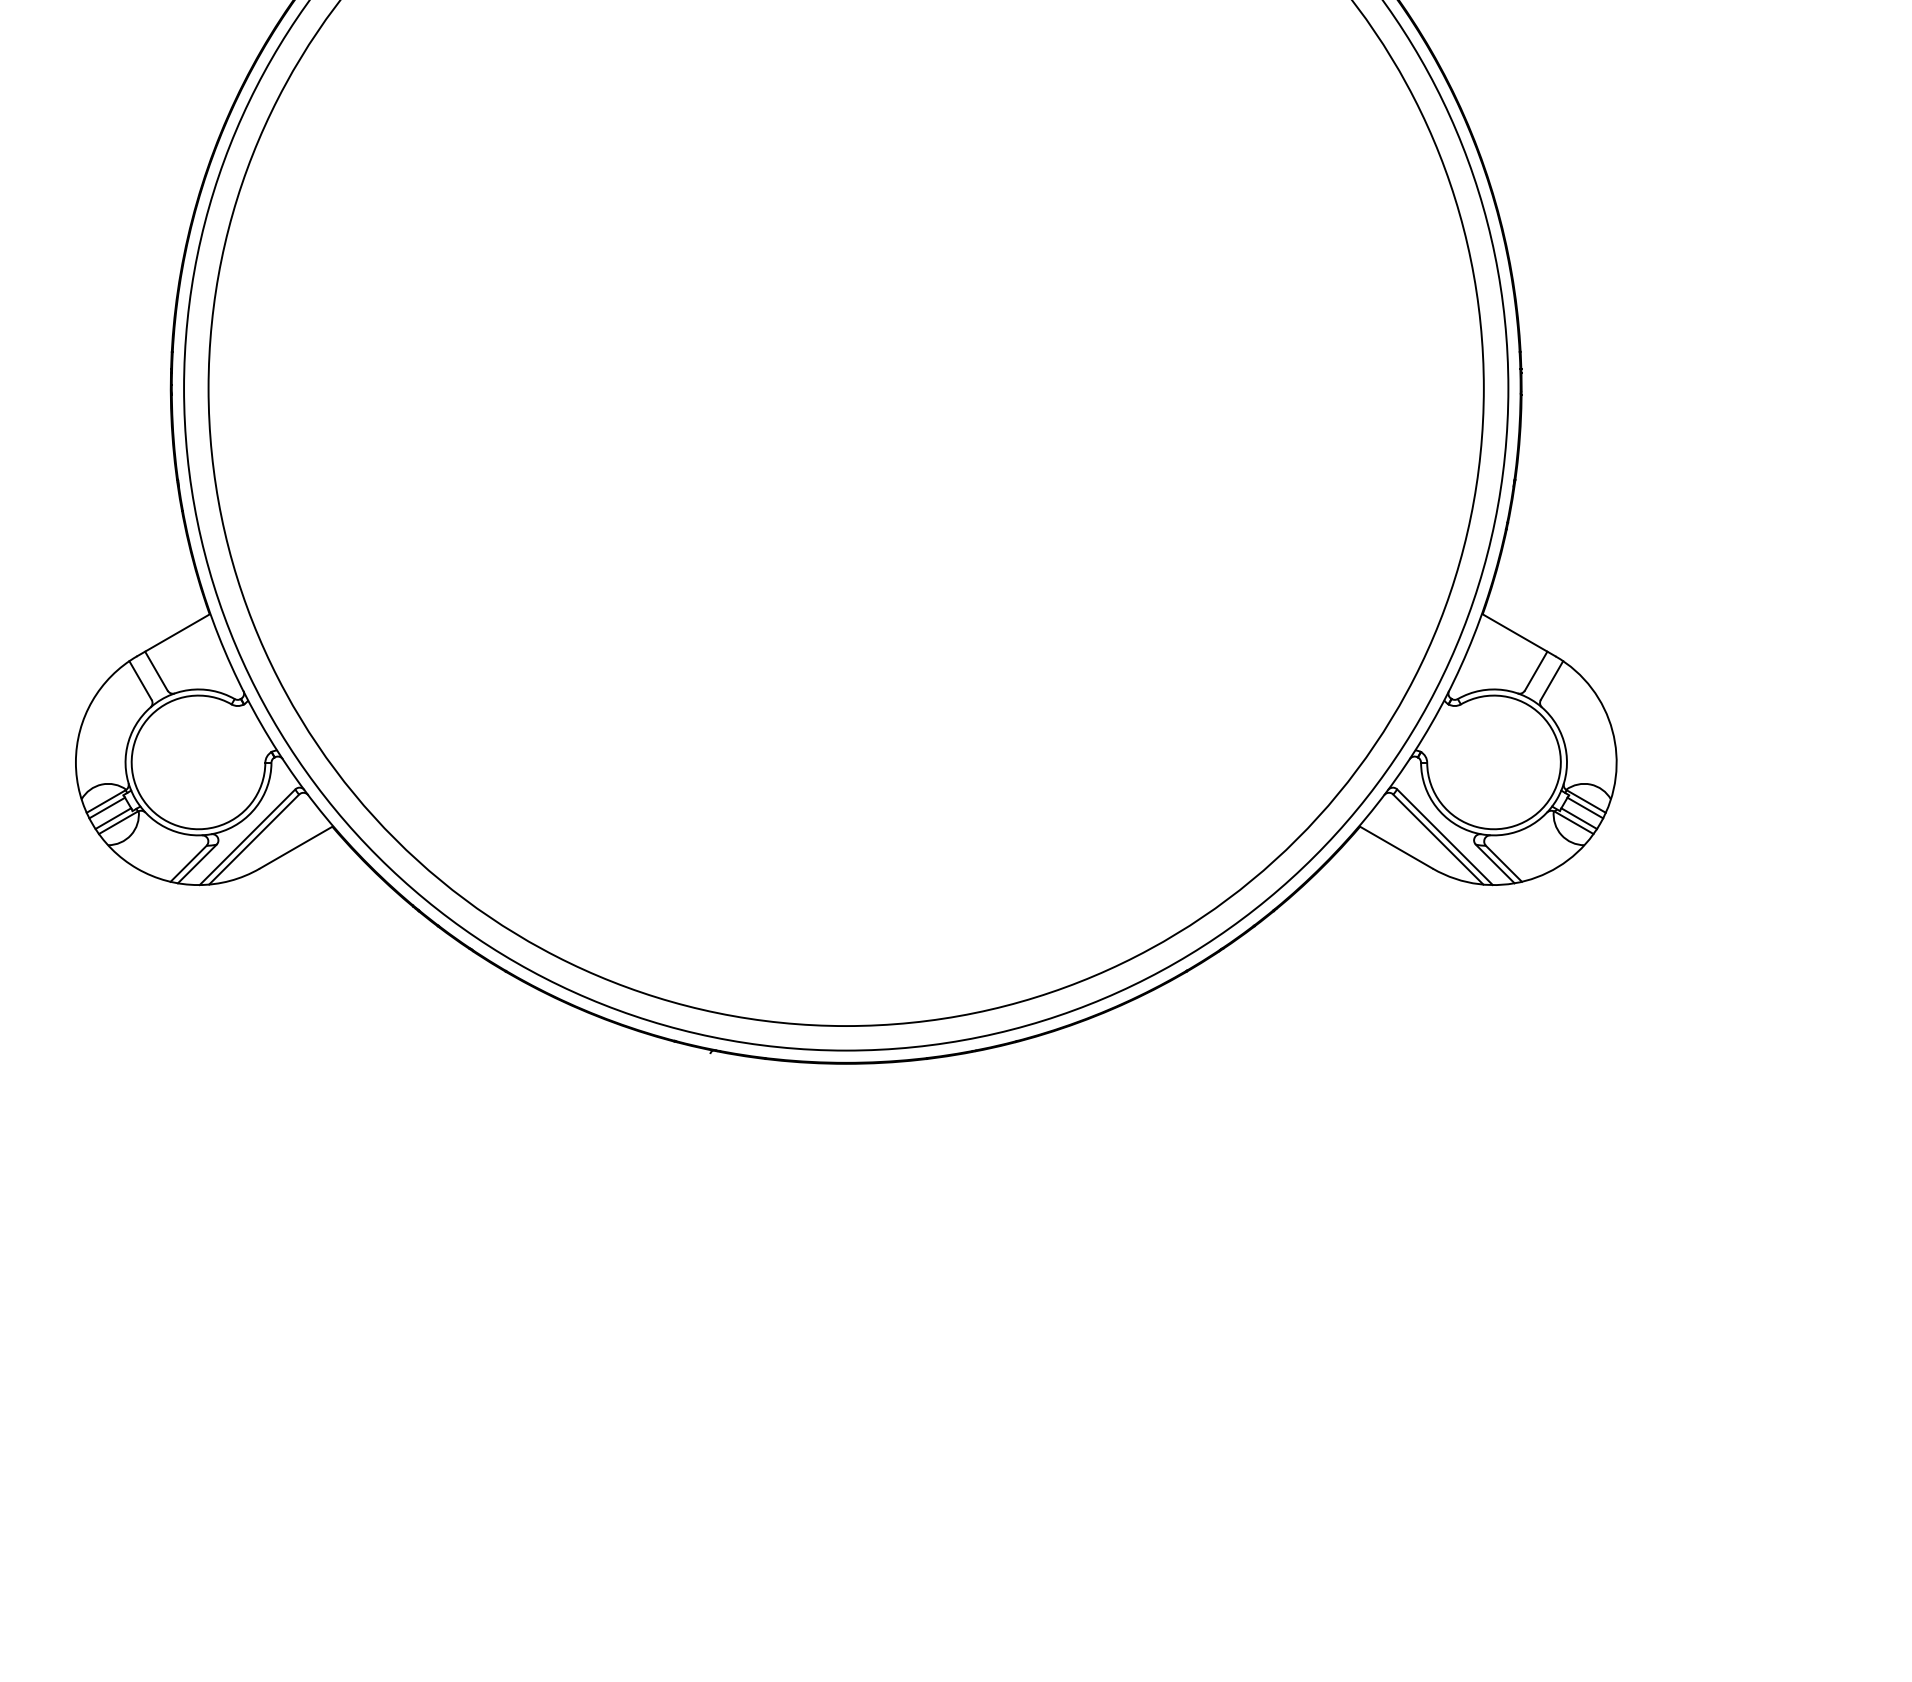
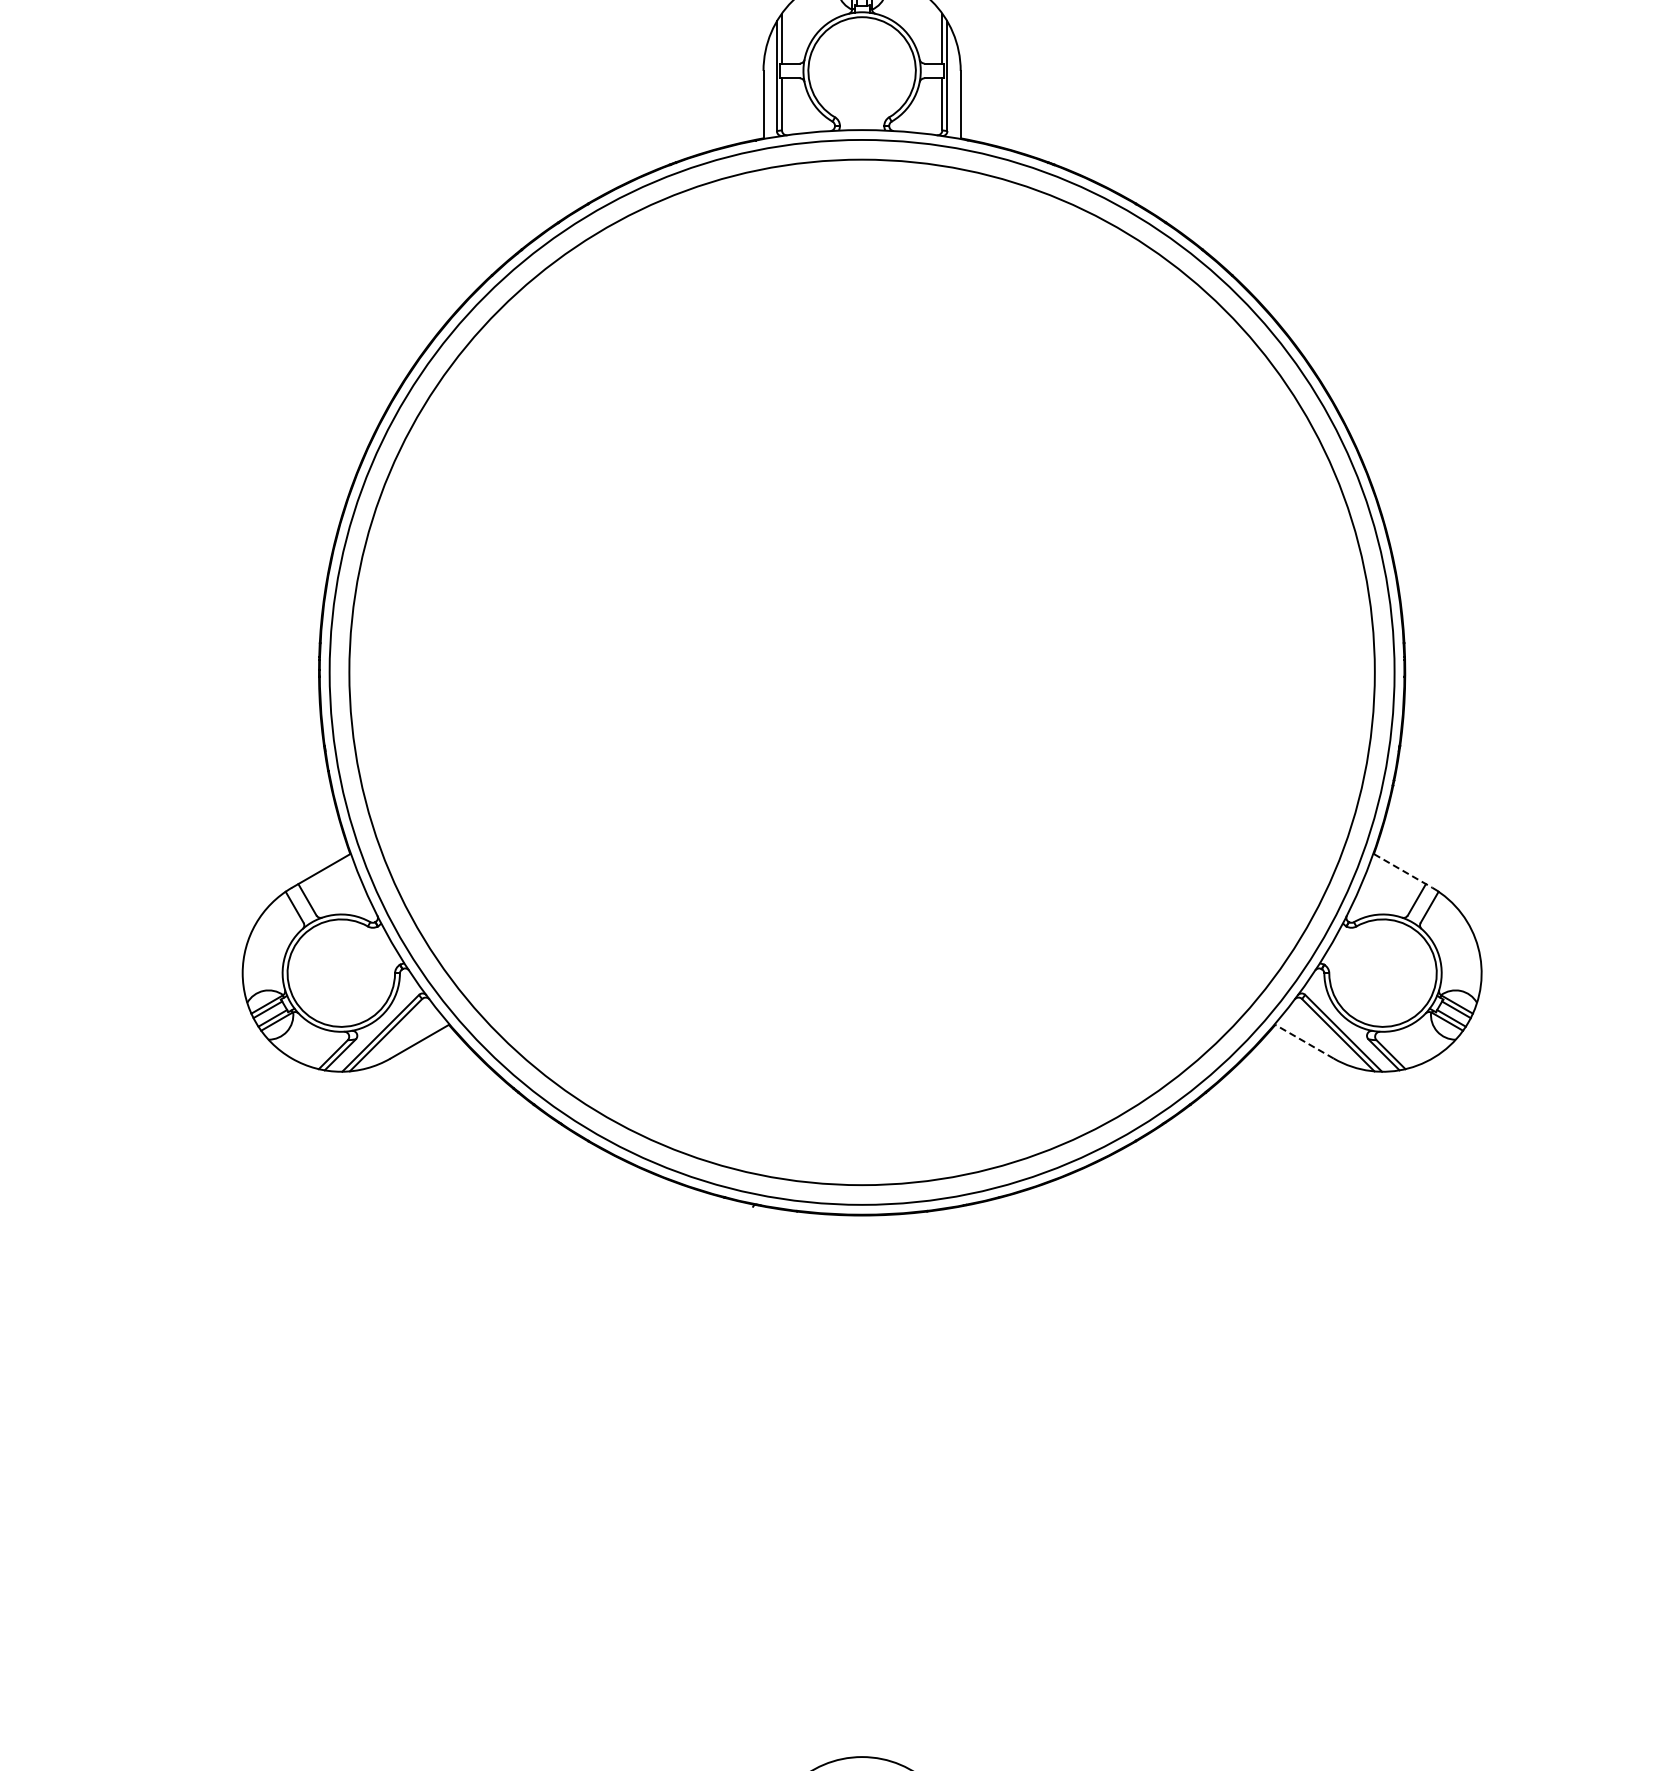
line: (1519, 634) -> (1403, 870), solid -> dashed
line: (1396, 847) -> (1304, 1041), solid -> dashed

